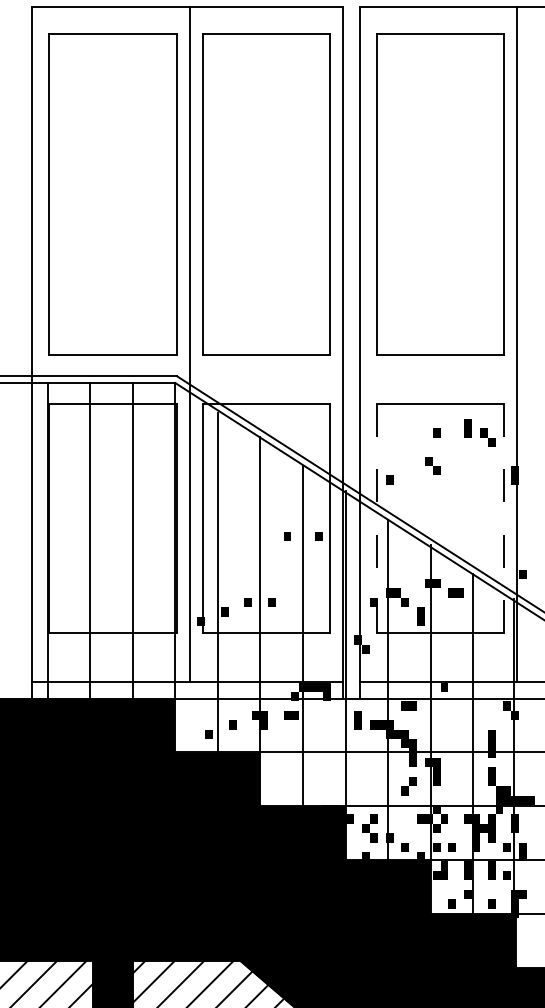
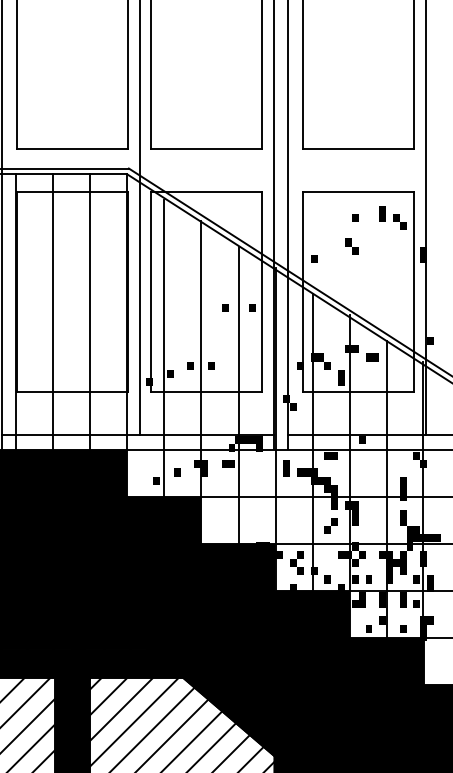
line: (376, 518) -> (302, 292), dashed -> solid
line: (504, 518) -> (414, 292), dashed -> solid

